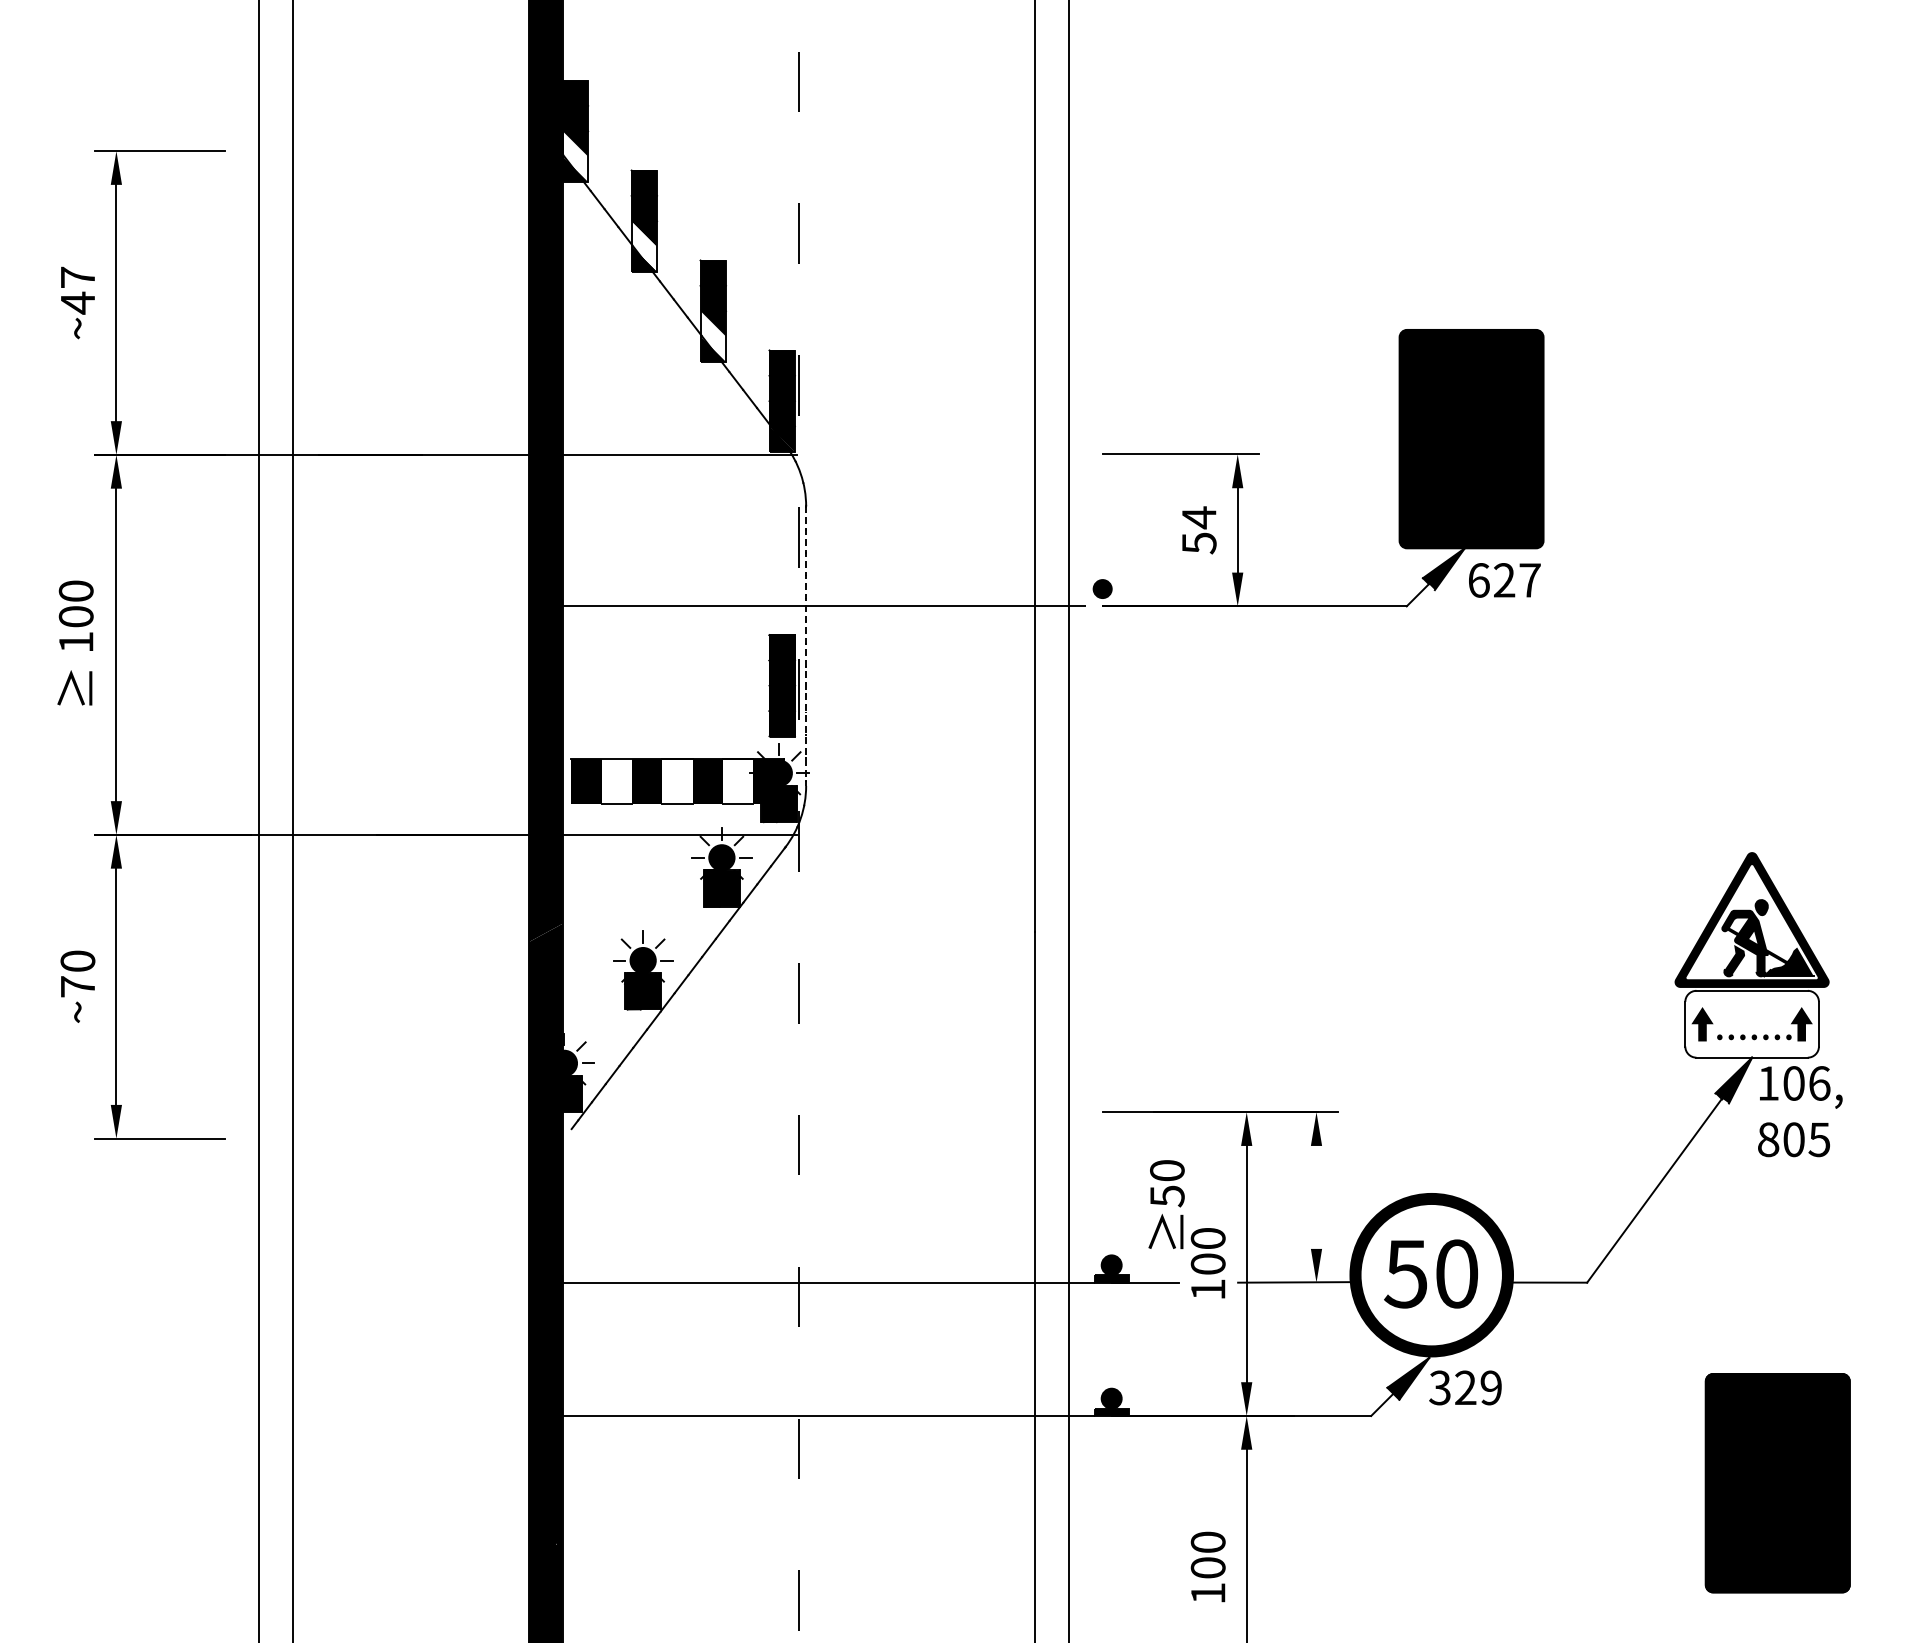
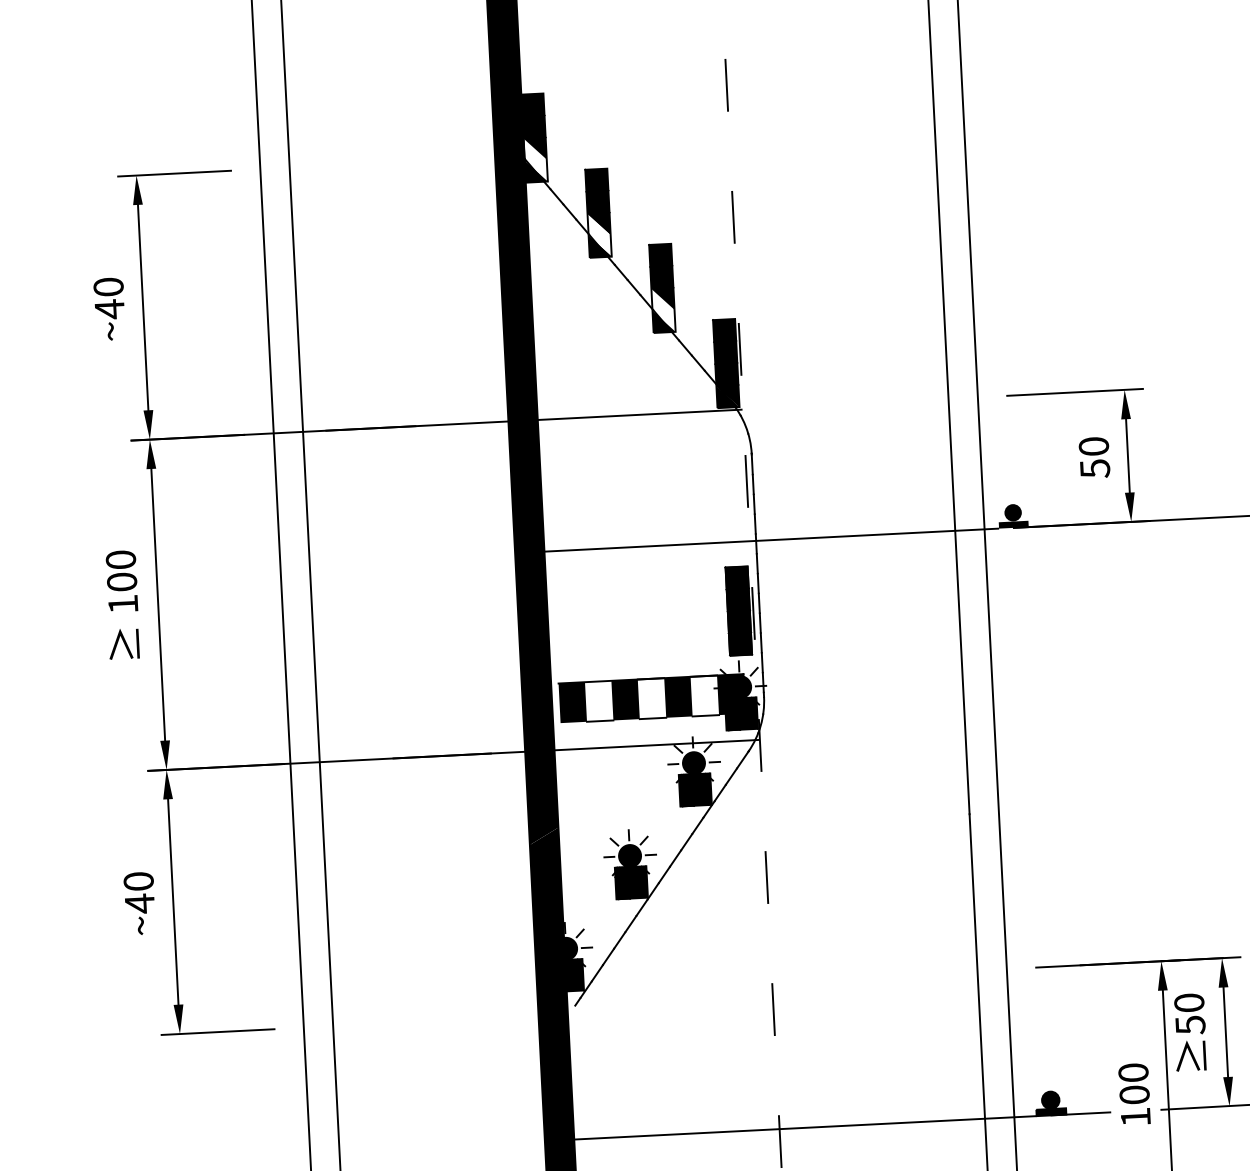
text: (77, 276) -> (108, 286), ~47 -> ~40
text: (1198, 517) -> (1093, 446), 54 -> 50
fill: (1102, 602) -> (1013, 524), added
line: (806, 646) -> (758, 575), dashed -> solid
text: (77, 986) -> (139, 903), ~70 -> ~40
line: (1316, 1196) -> (1225, 1031), added
text: (1166, 1204) -> (1190, 1032), moved

